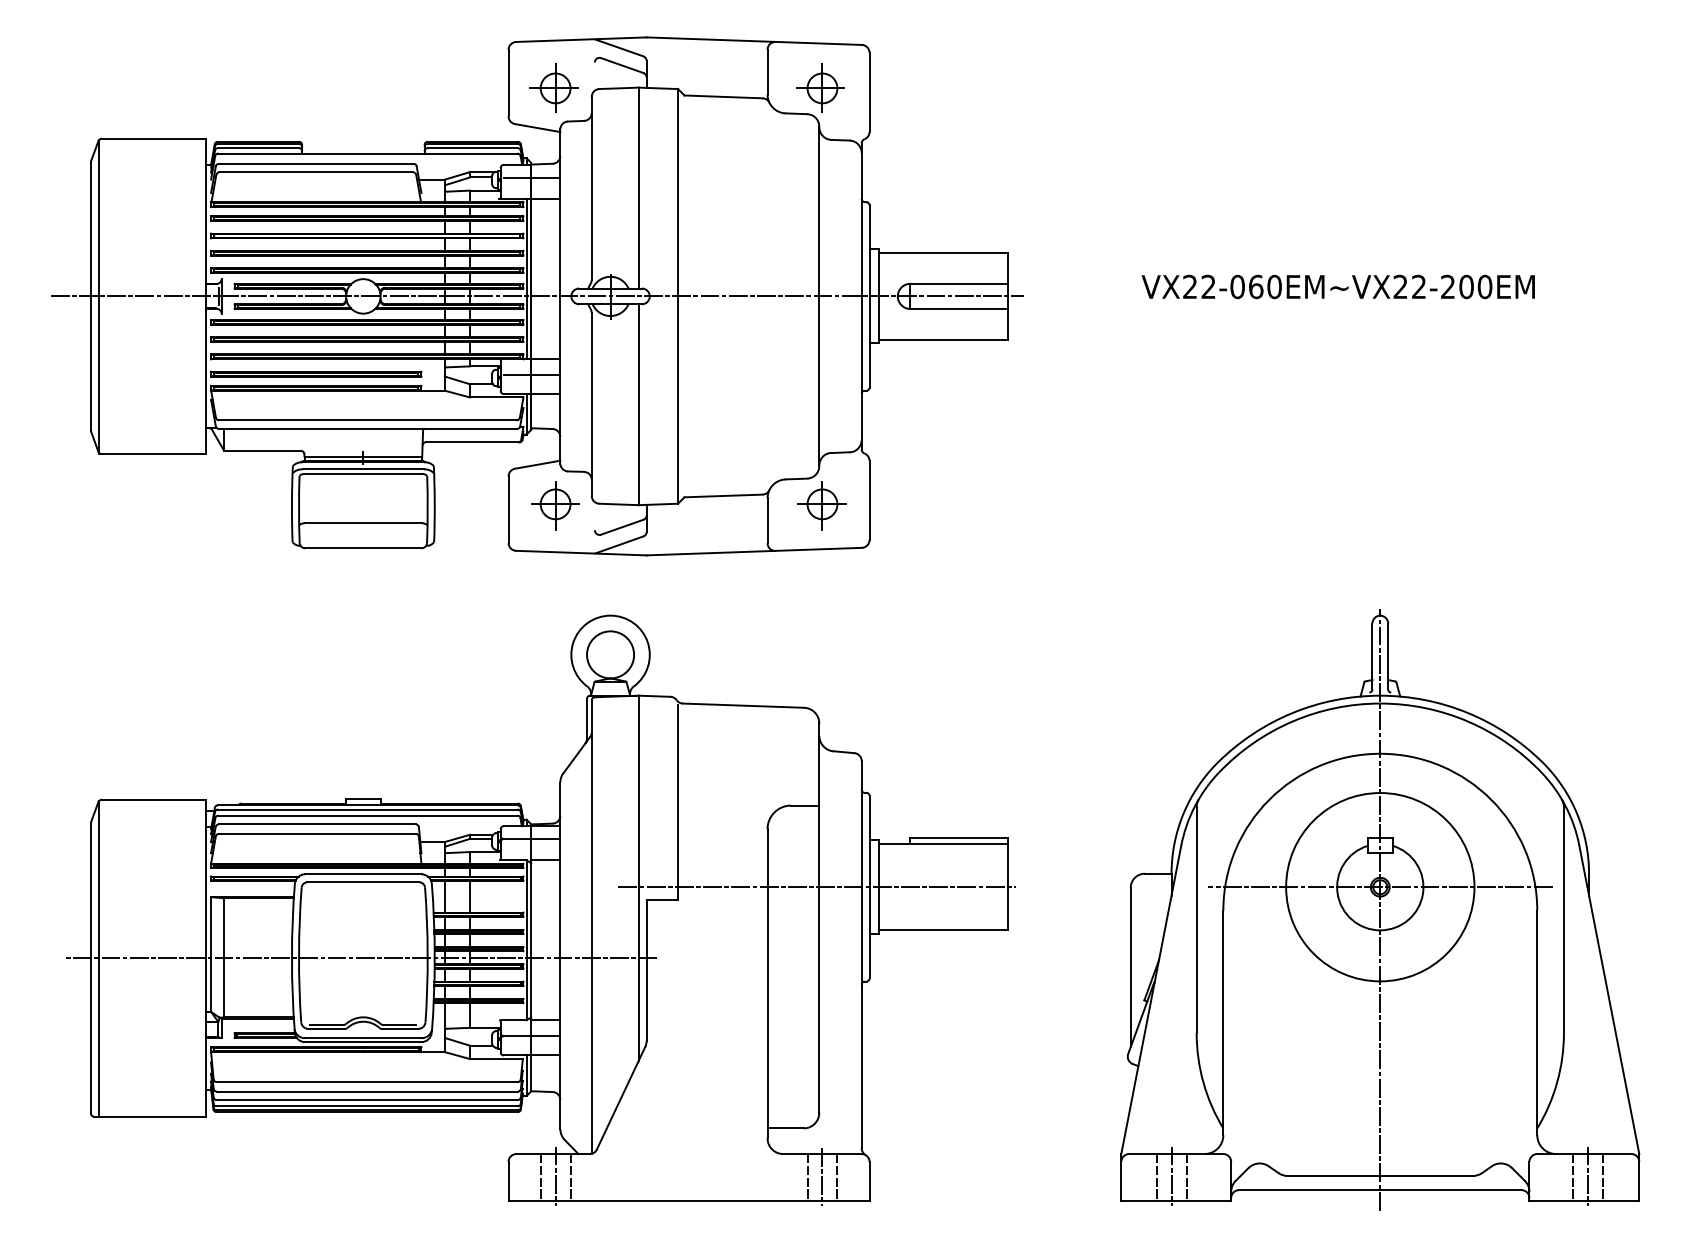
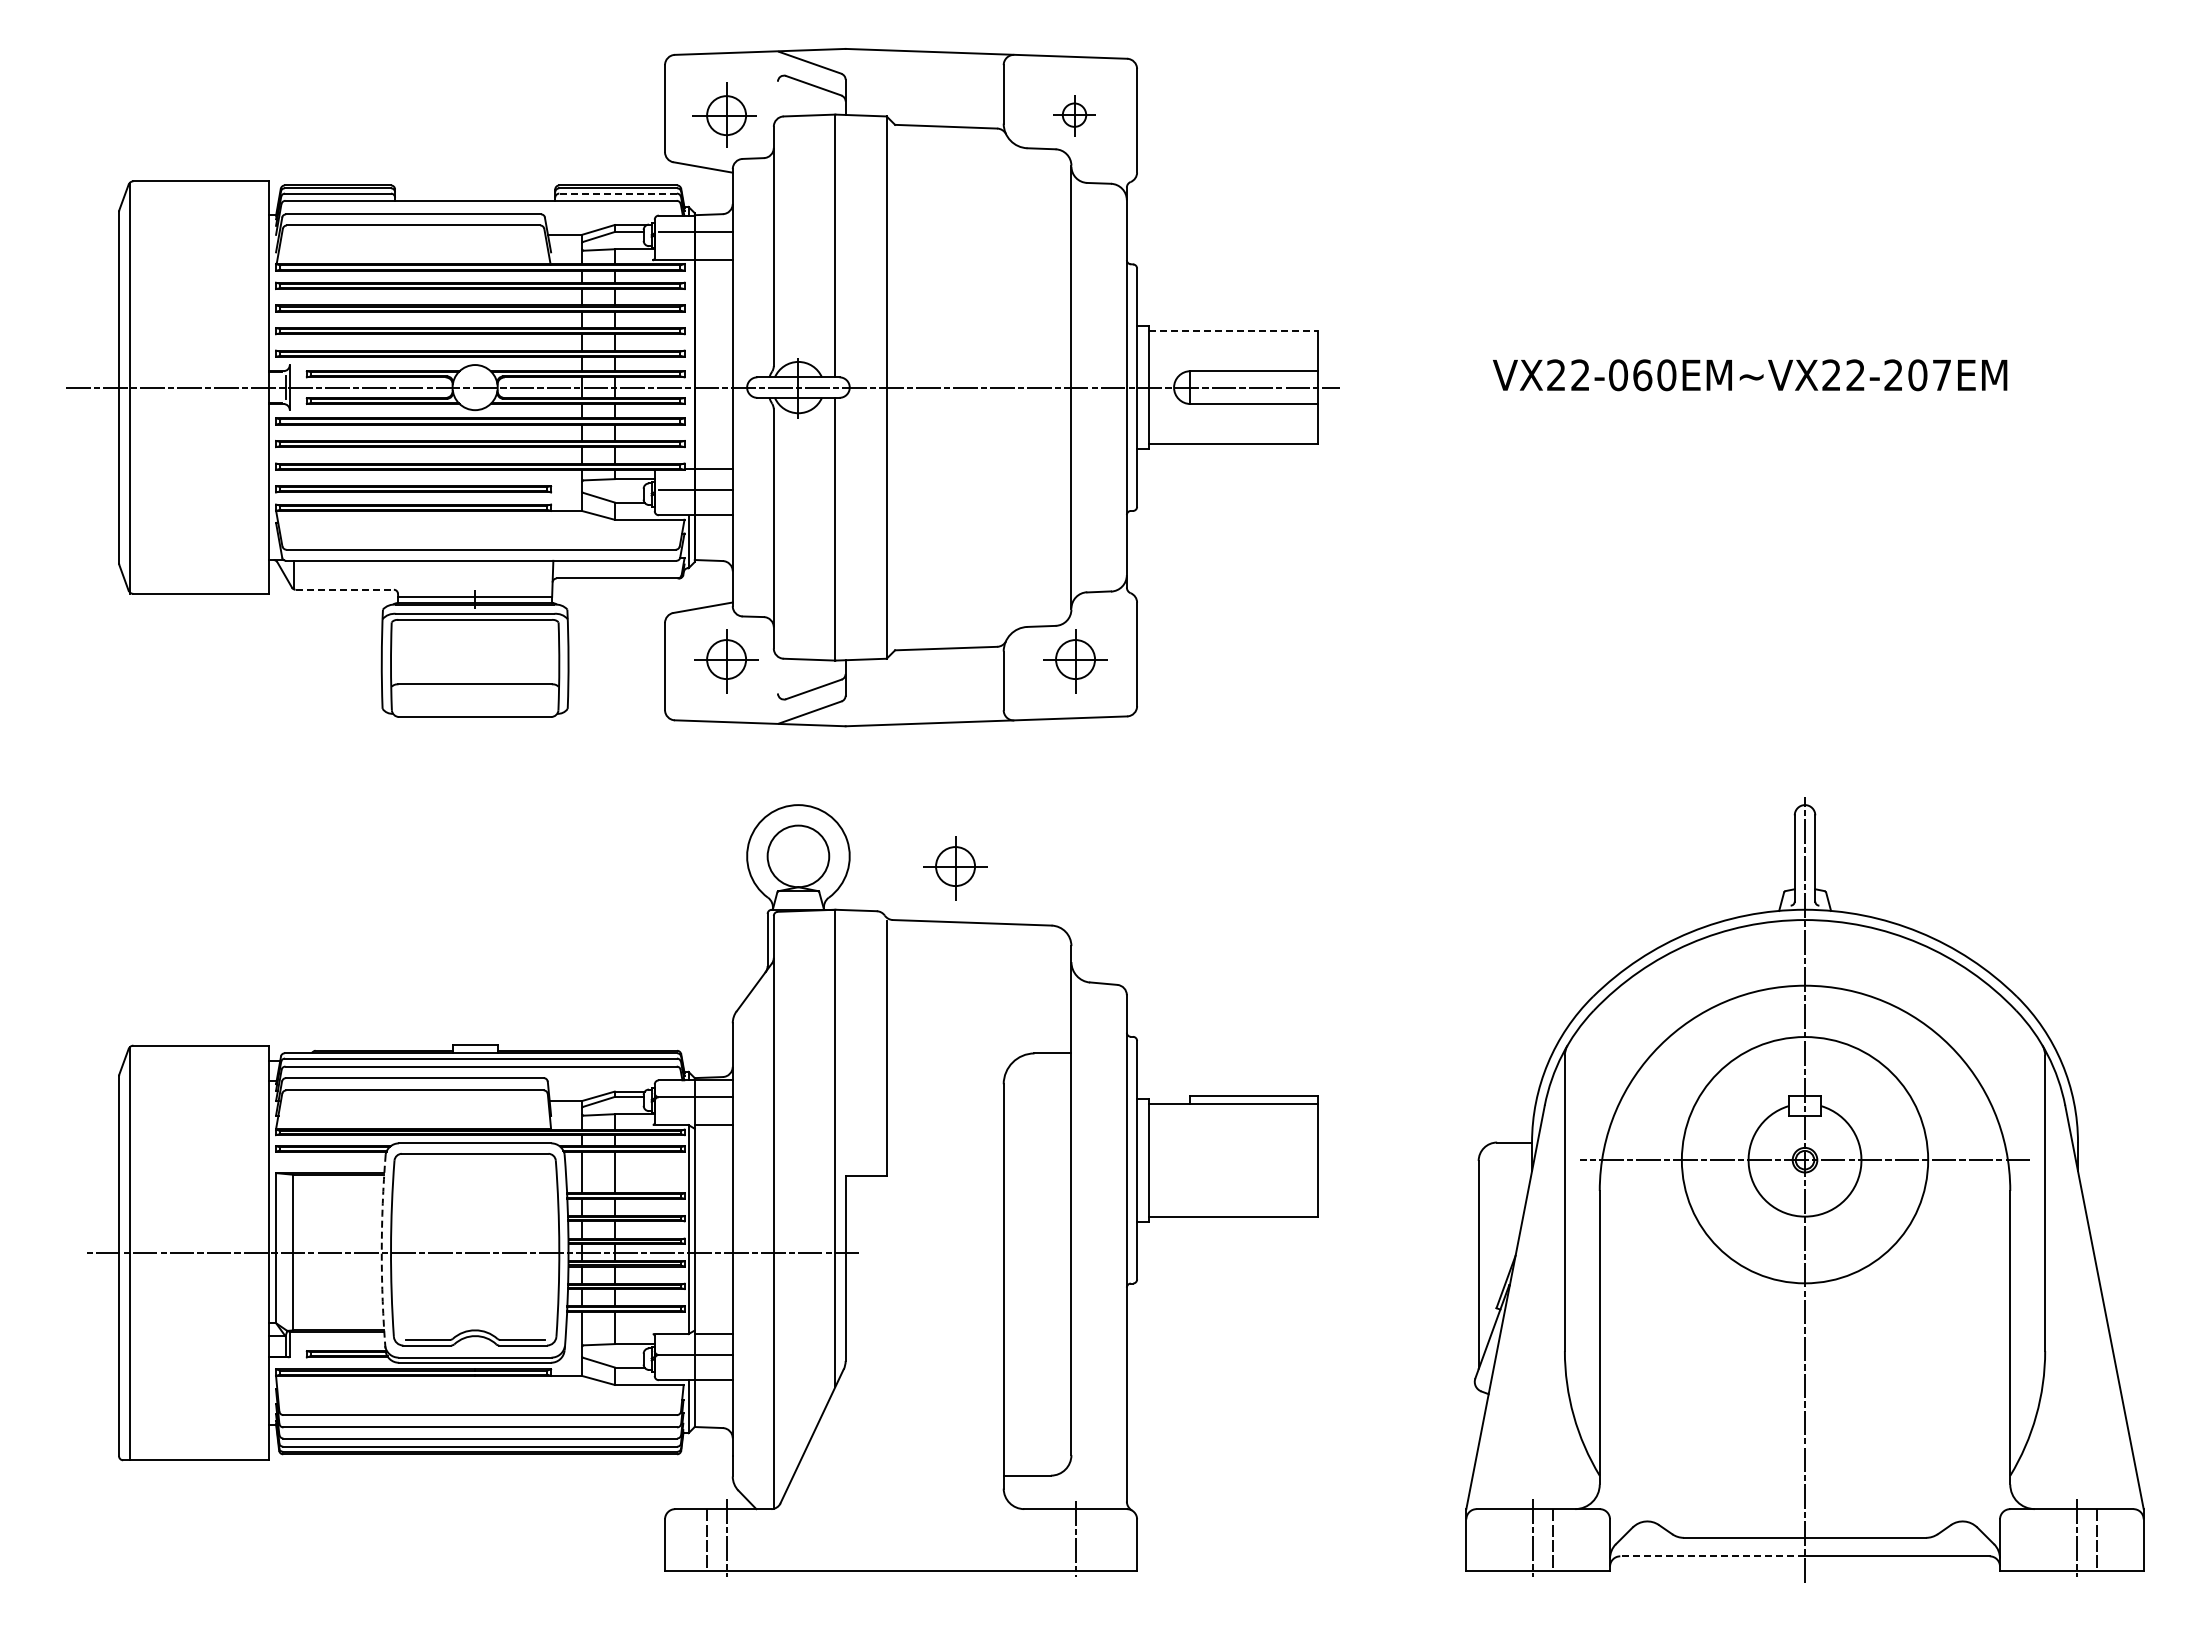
part: (820, 87) -> (1072, 114), size x0.6
line: (472, 147) -> (618, 193), solid -> dashed
line: (944, 253) -> (1234, 331), solid -> dashed
line: (526, 278) -> (688, 364), removed
text: (1484, 287) -> (1941, 375), VX22-060EM~VX22-200EM -> VX22-060EM~VX22-207EM
line: (264, 450) -> (345, 589), solid -> dashed
part: (730, 664) -> (955, 868), added
line: (817, 887) -> (1068, 1160), removed
arc: (291, 957) -> (381, 1252), solid -> dashed
line: (570, 1177) -> (746, 1539), removed
line: (807, 1177) -> (1056, 1539), removed
line: (837, 1177) -> (1095, 1539), removed
line: (1157, 1177) -> (1513, 1539), removed
line: (1573, 1177) -> (2057, 1539), removed
line: (1309, 1190) -> (1712, 1556), solid -> dashed

